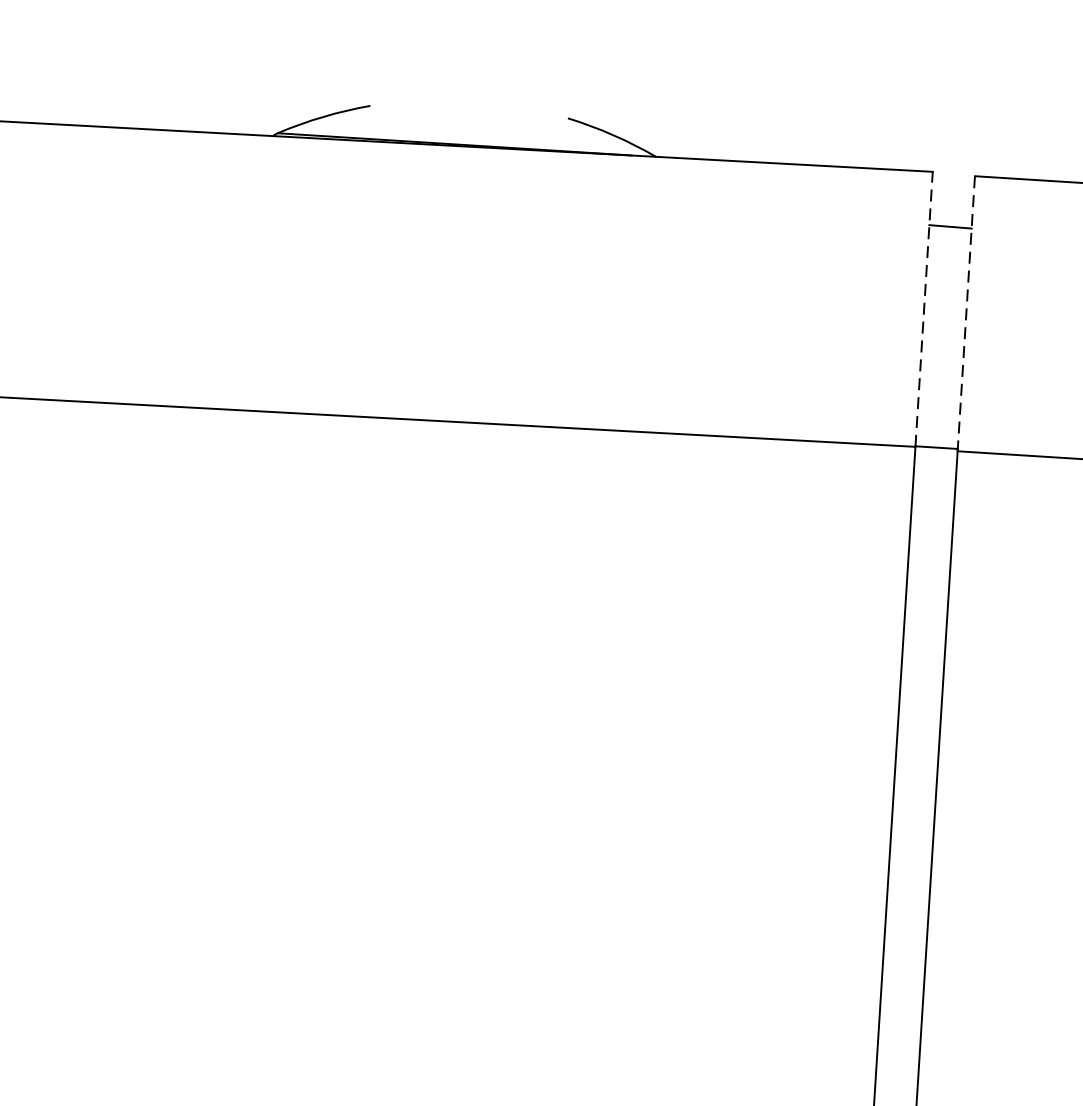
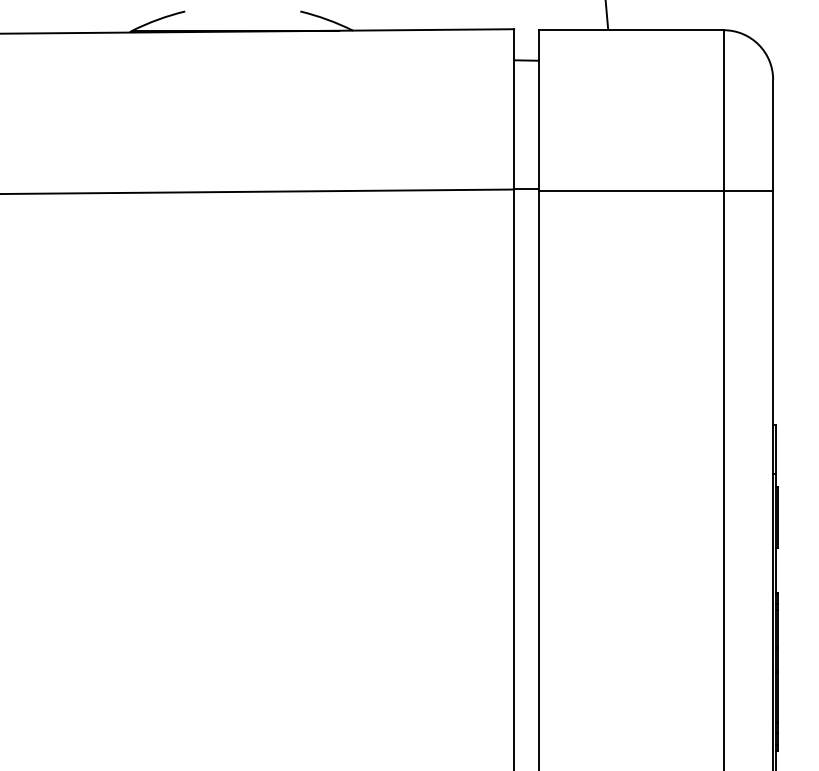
line: (924, 307) -> (514, 108), dashed -> solid
line: (965, 313) -> (538, 110), dashed -> solid

